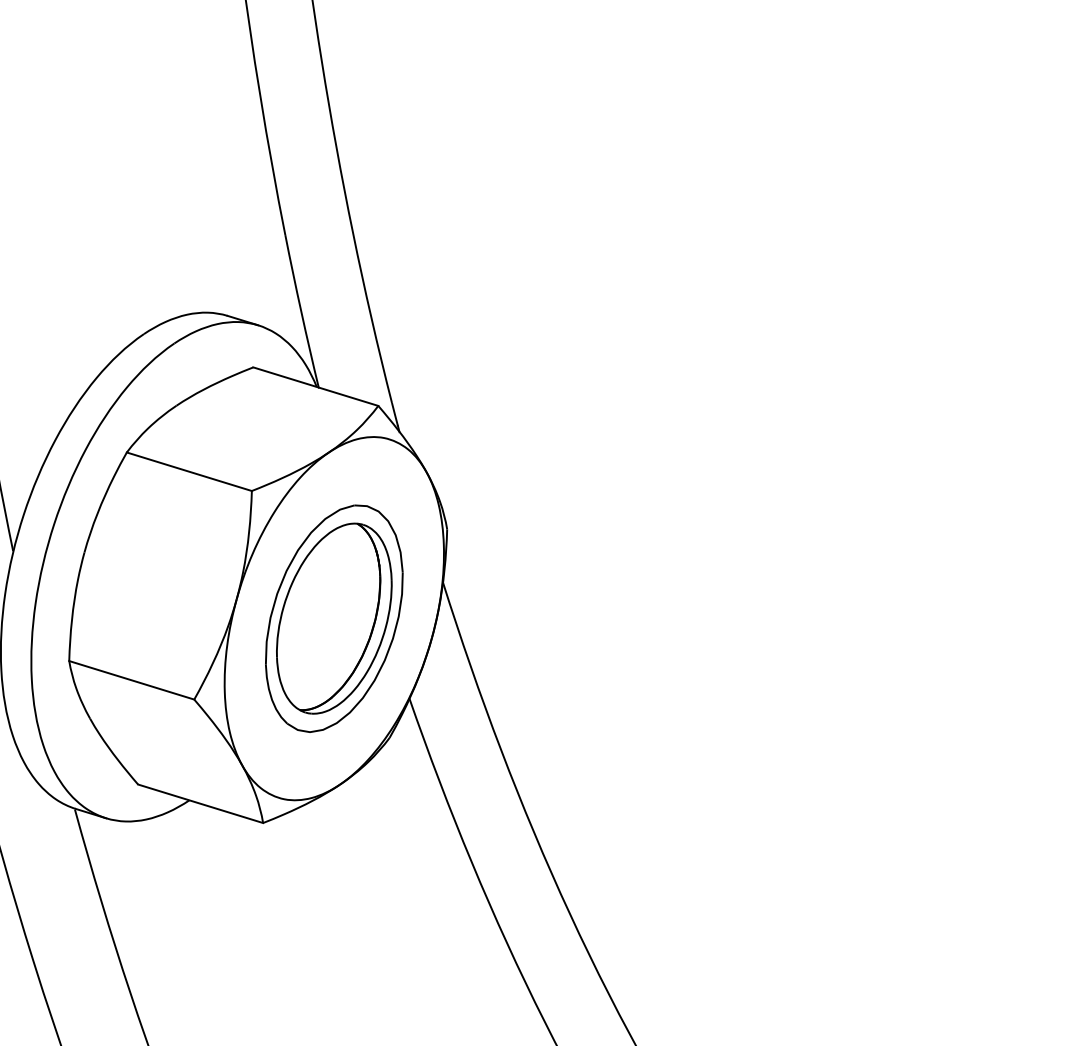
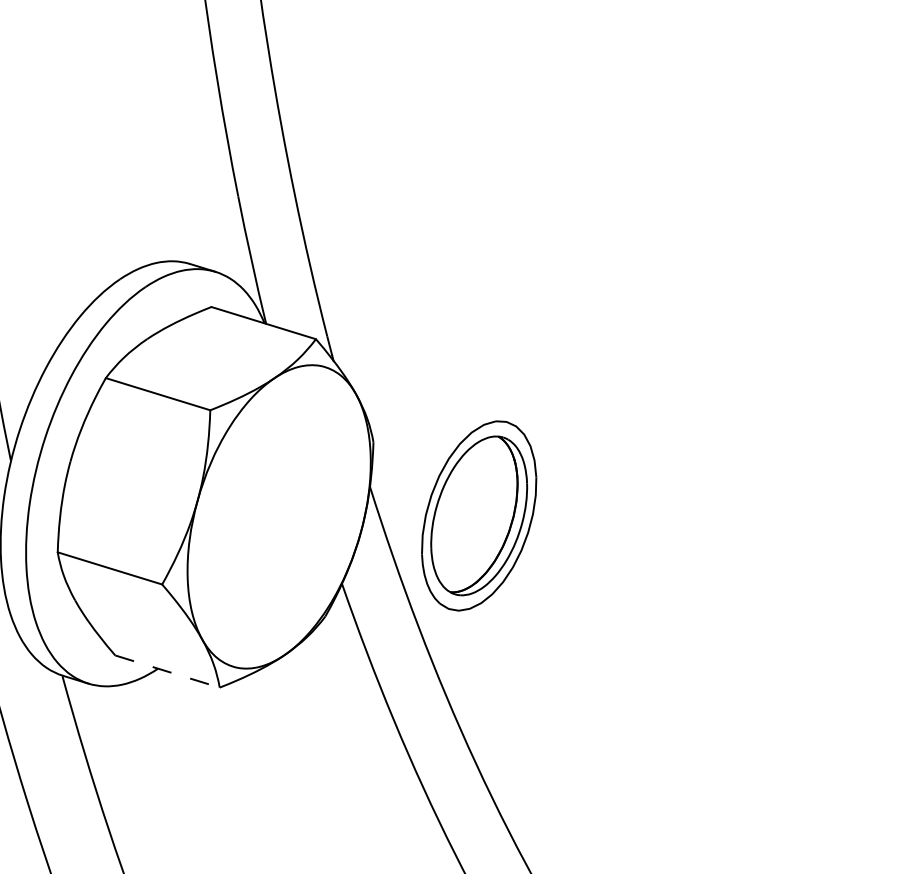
part: (334, 618) -> (479, 515), moved
line: (200, 803) -> (167, 671), solid -> dashed

